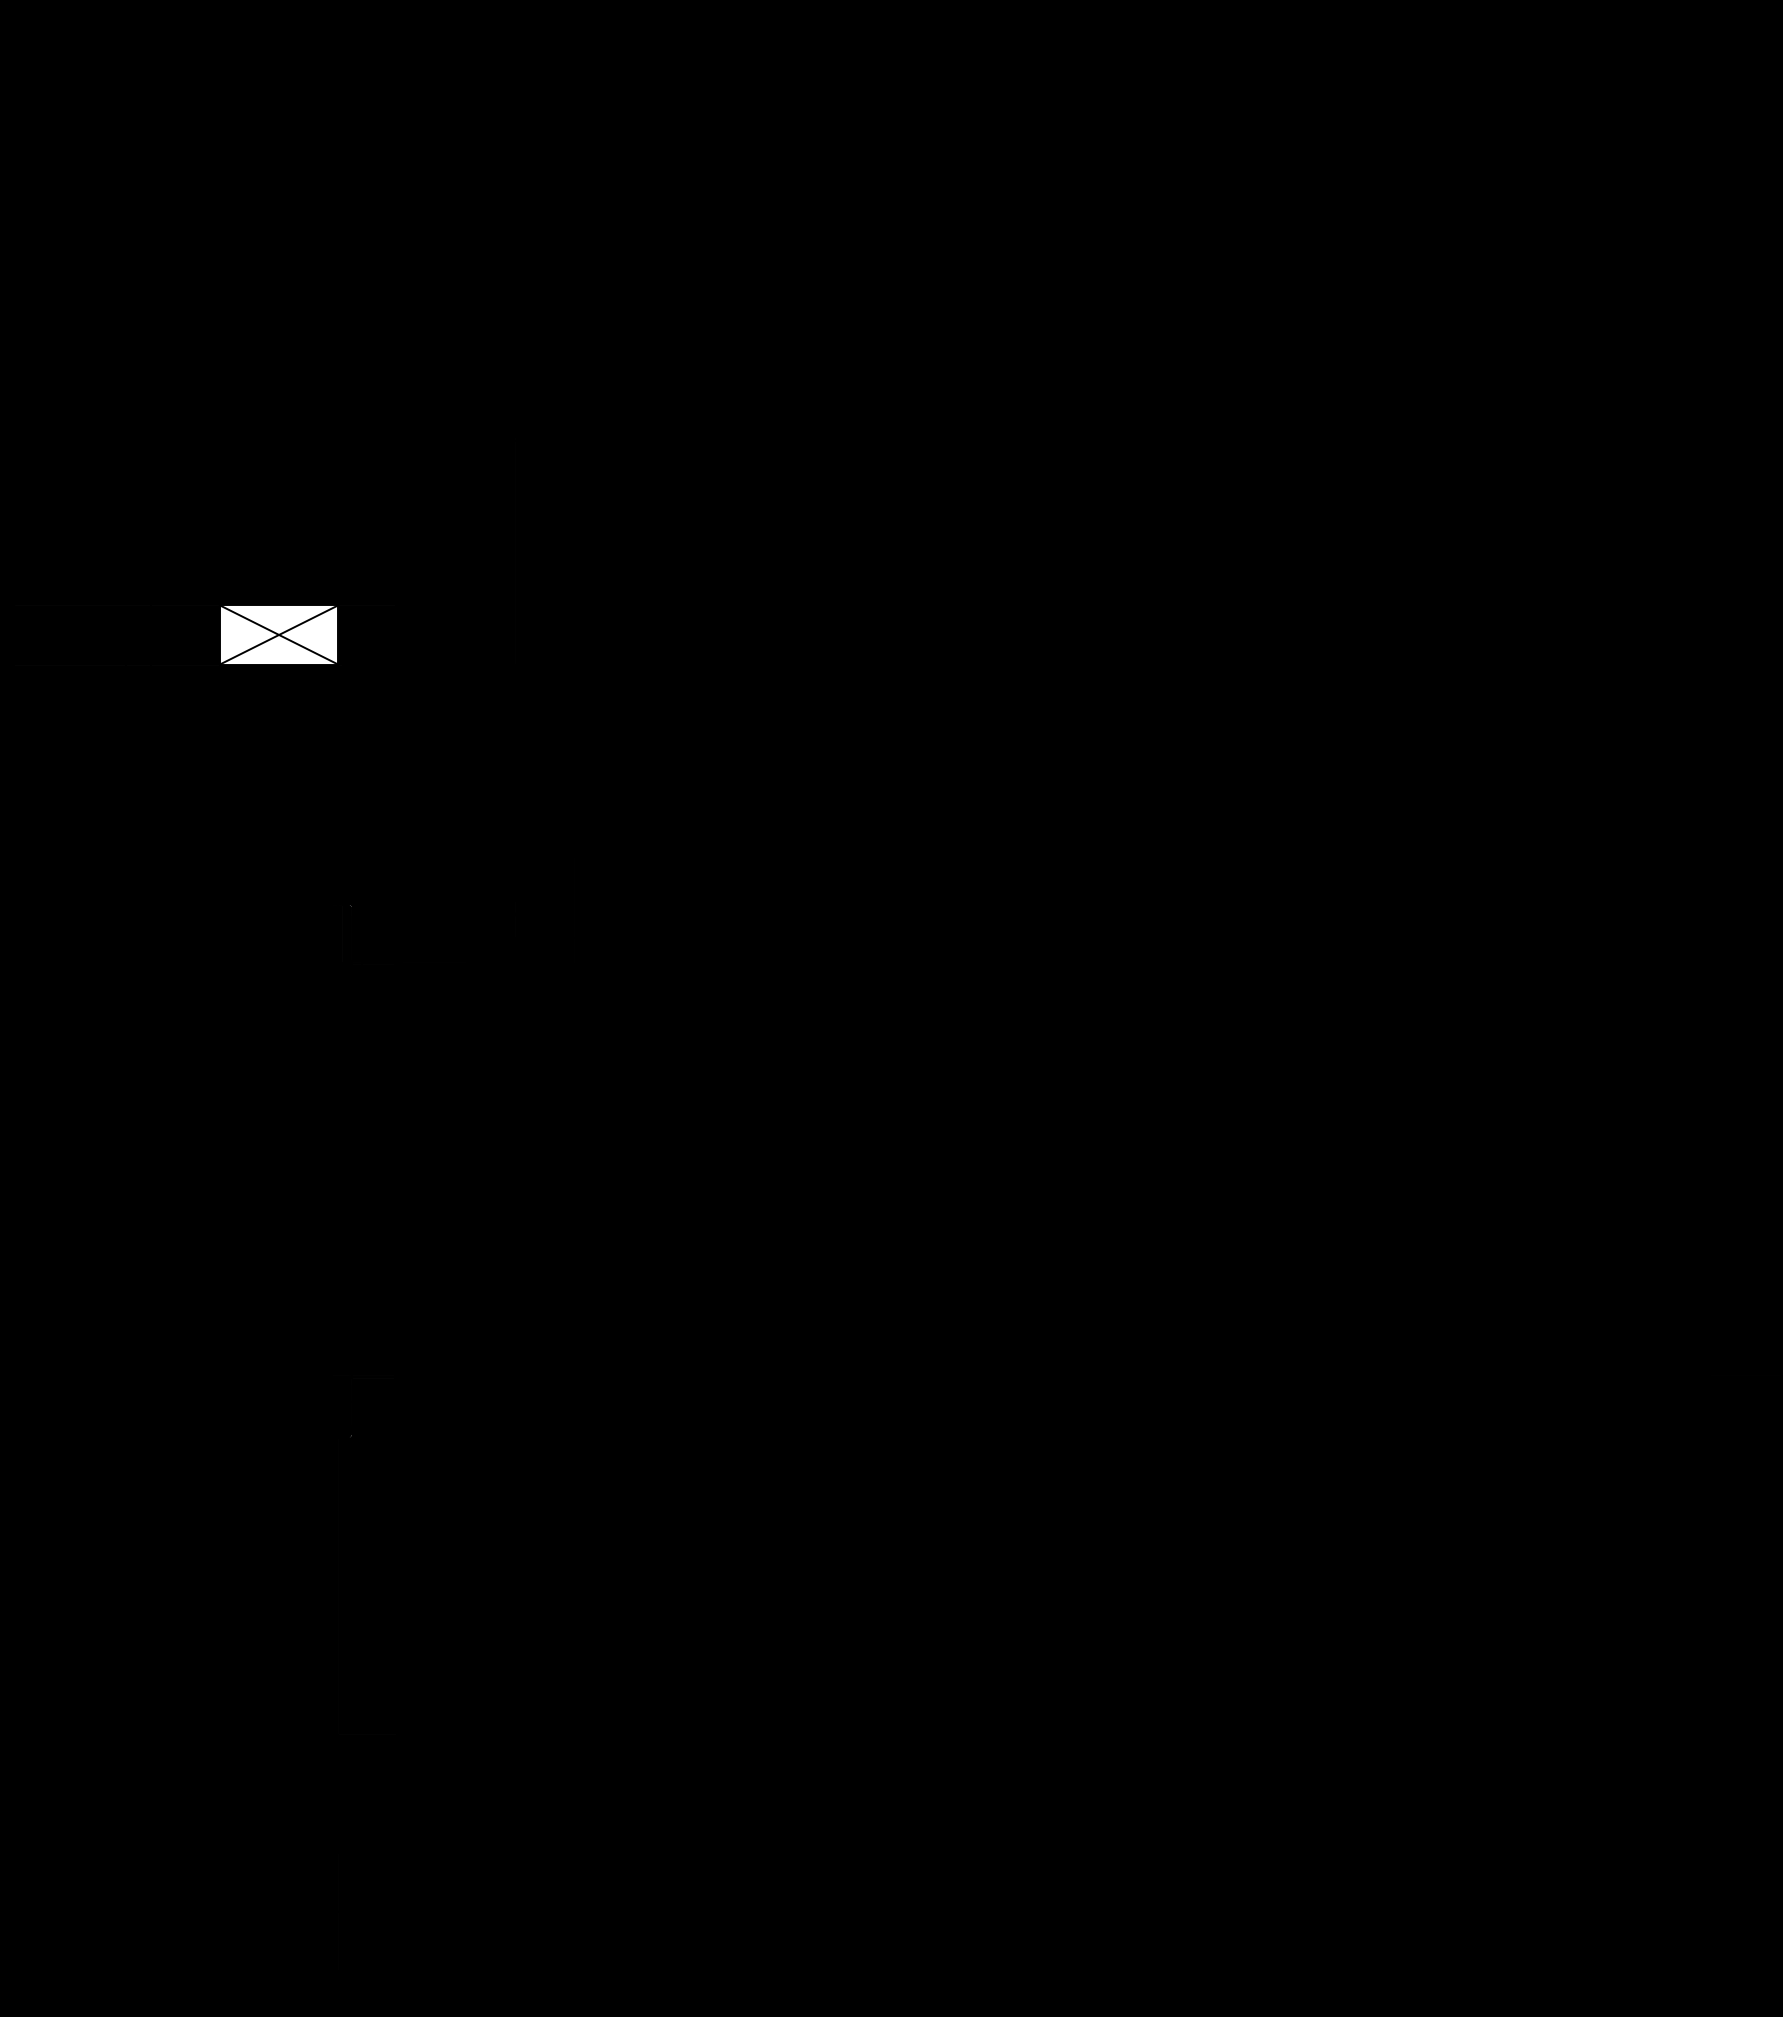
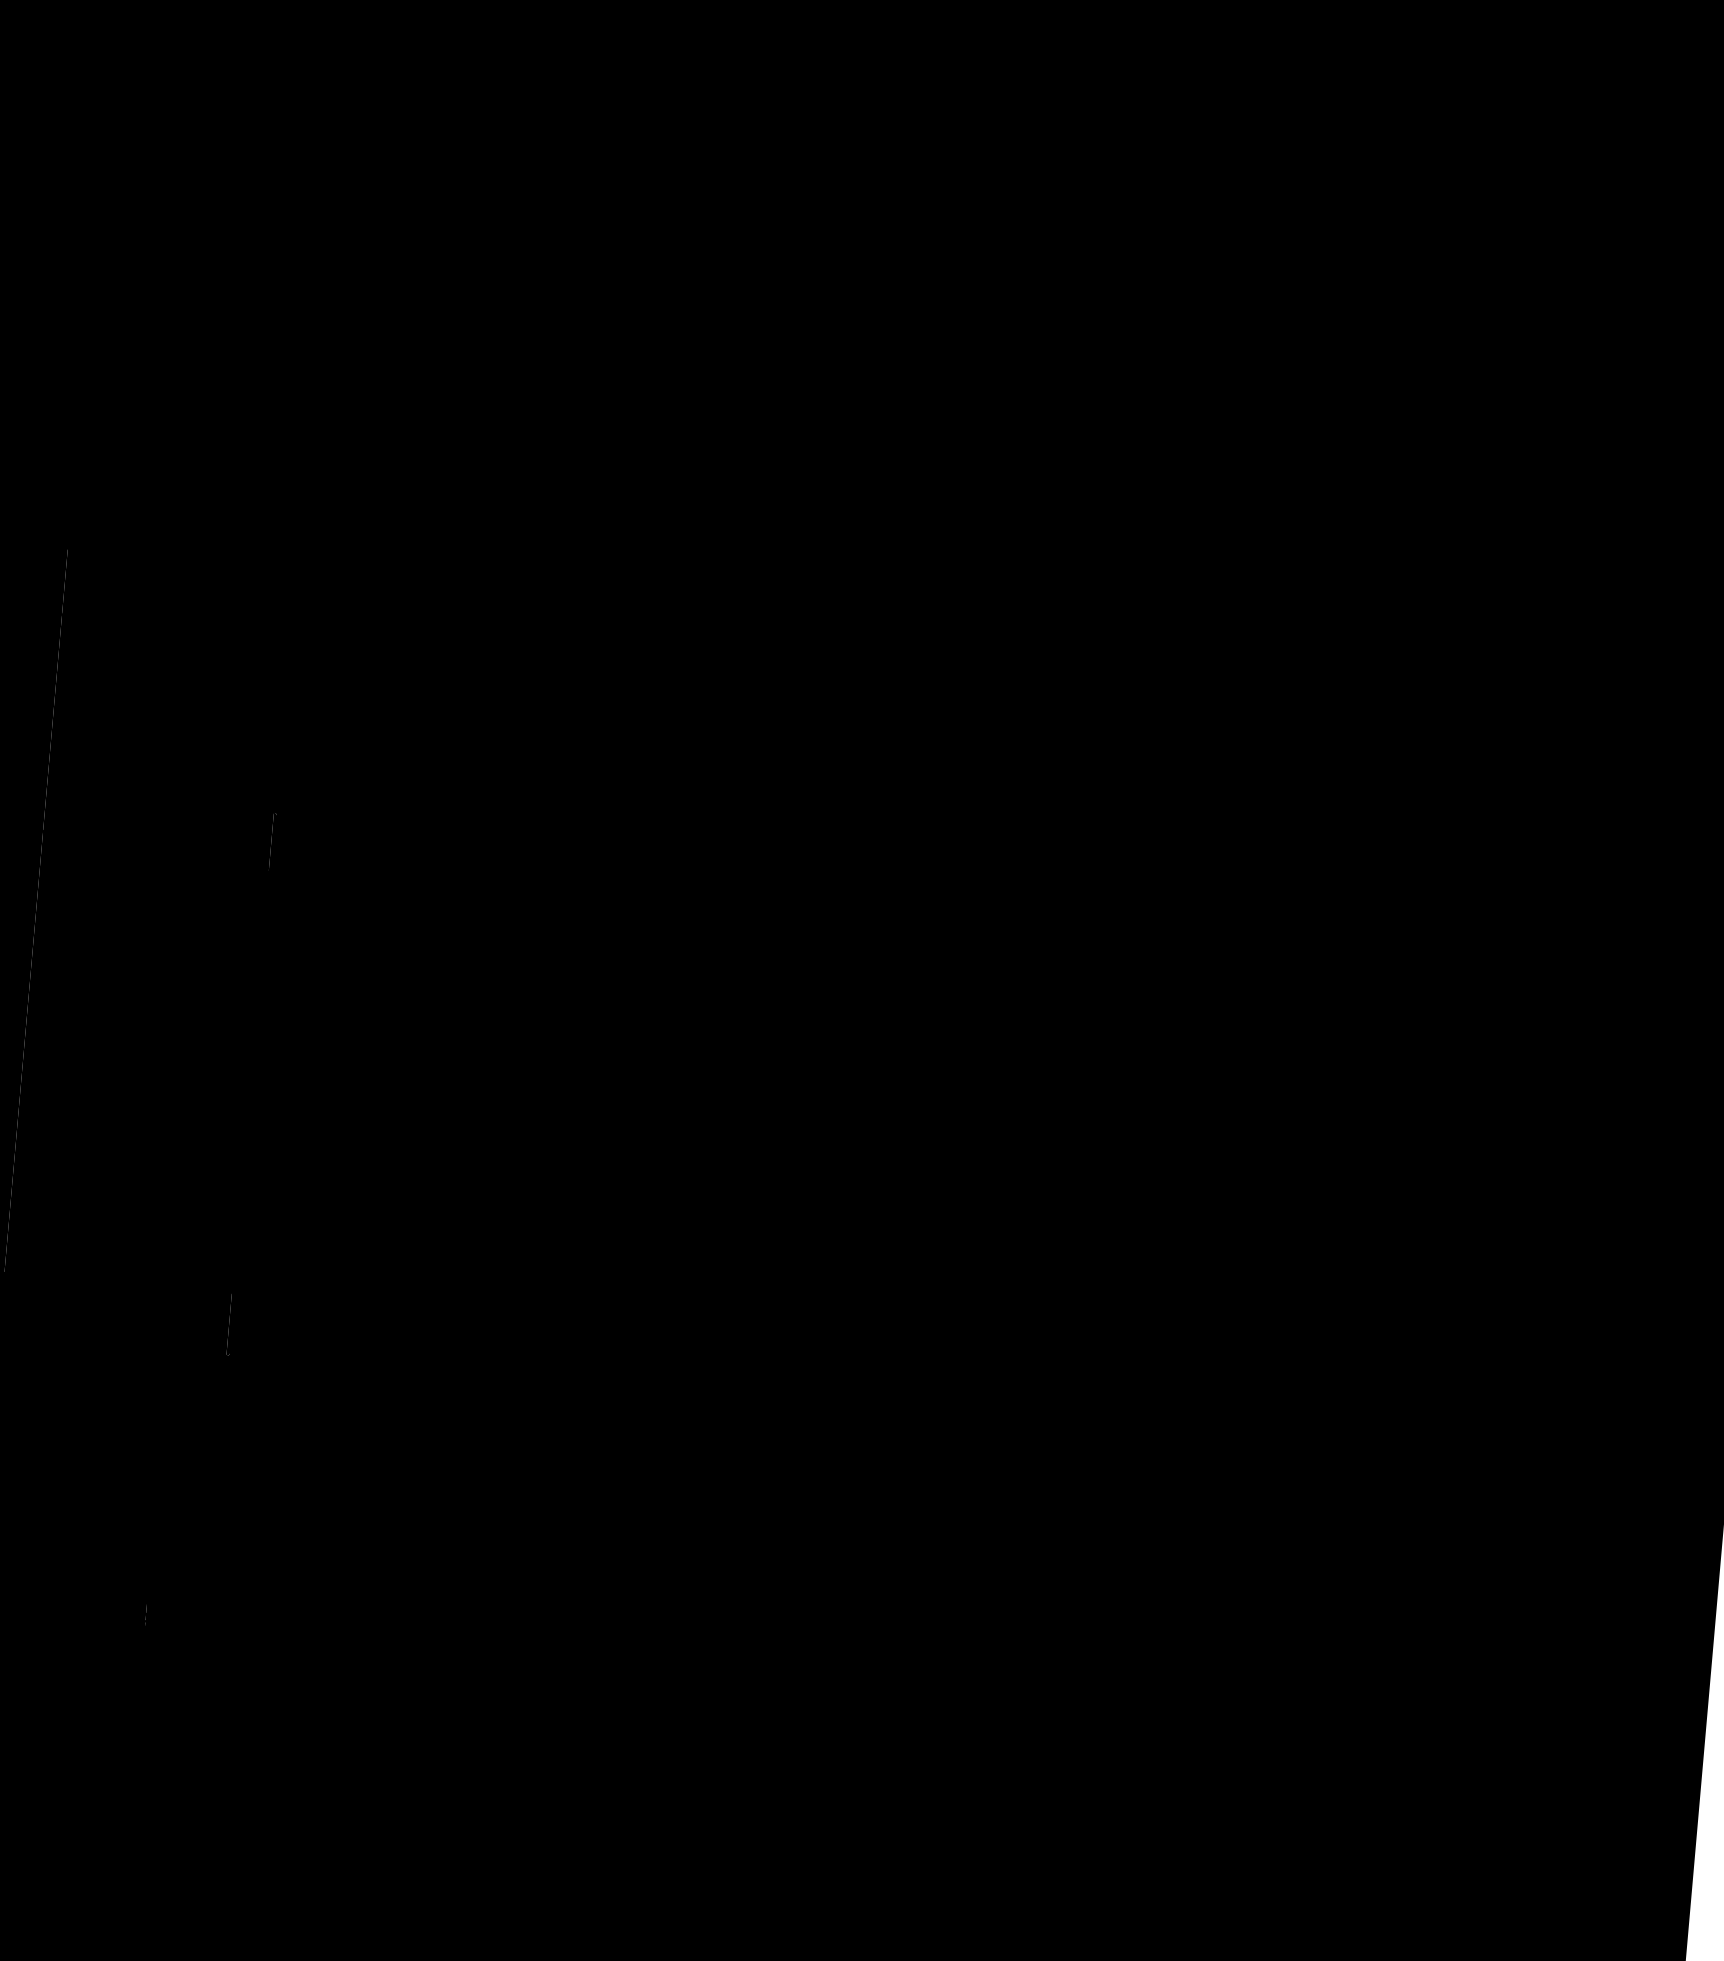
fill: (278, 634) -> (226, 530), added

